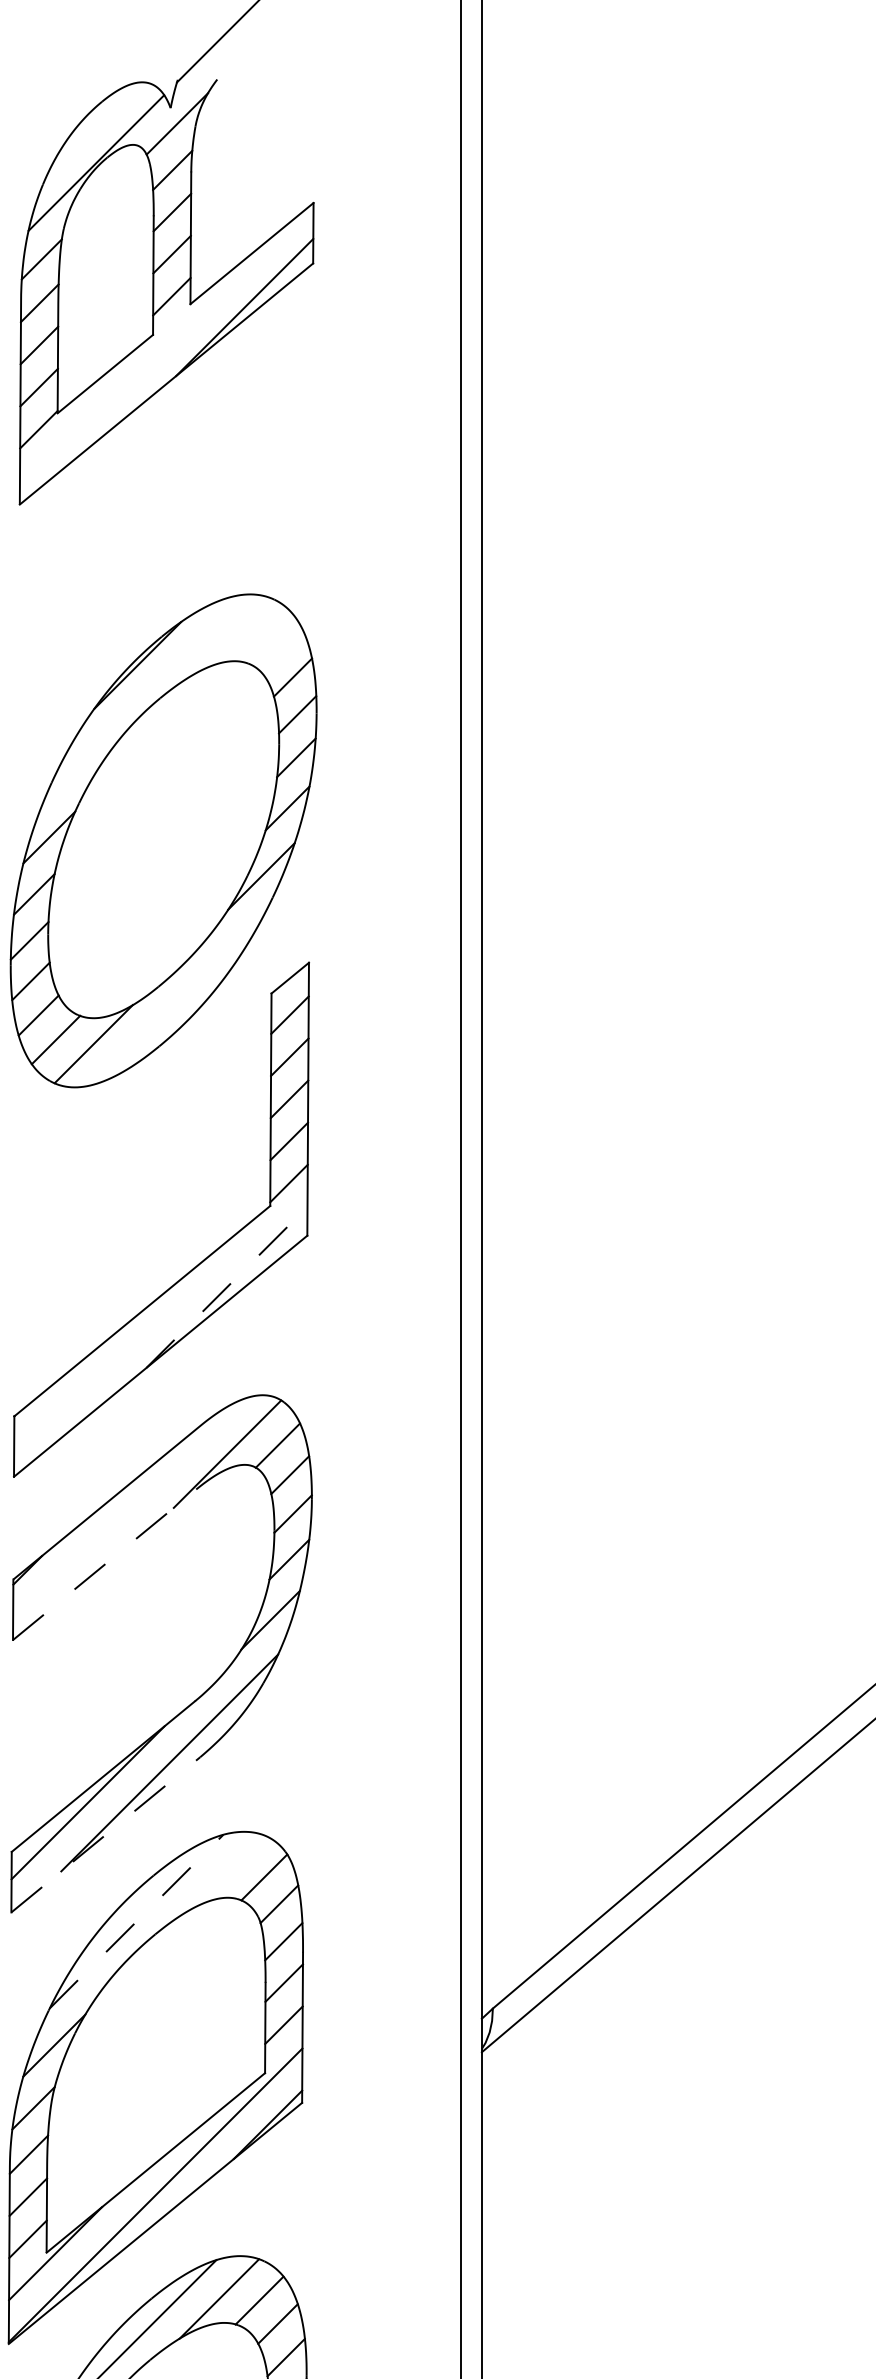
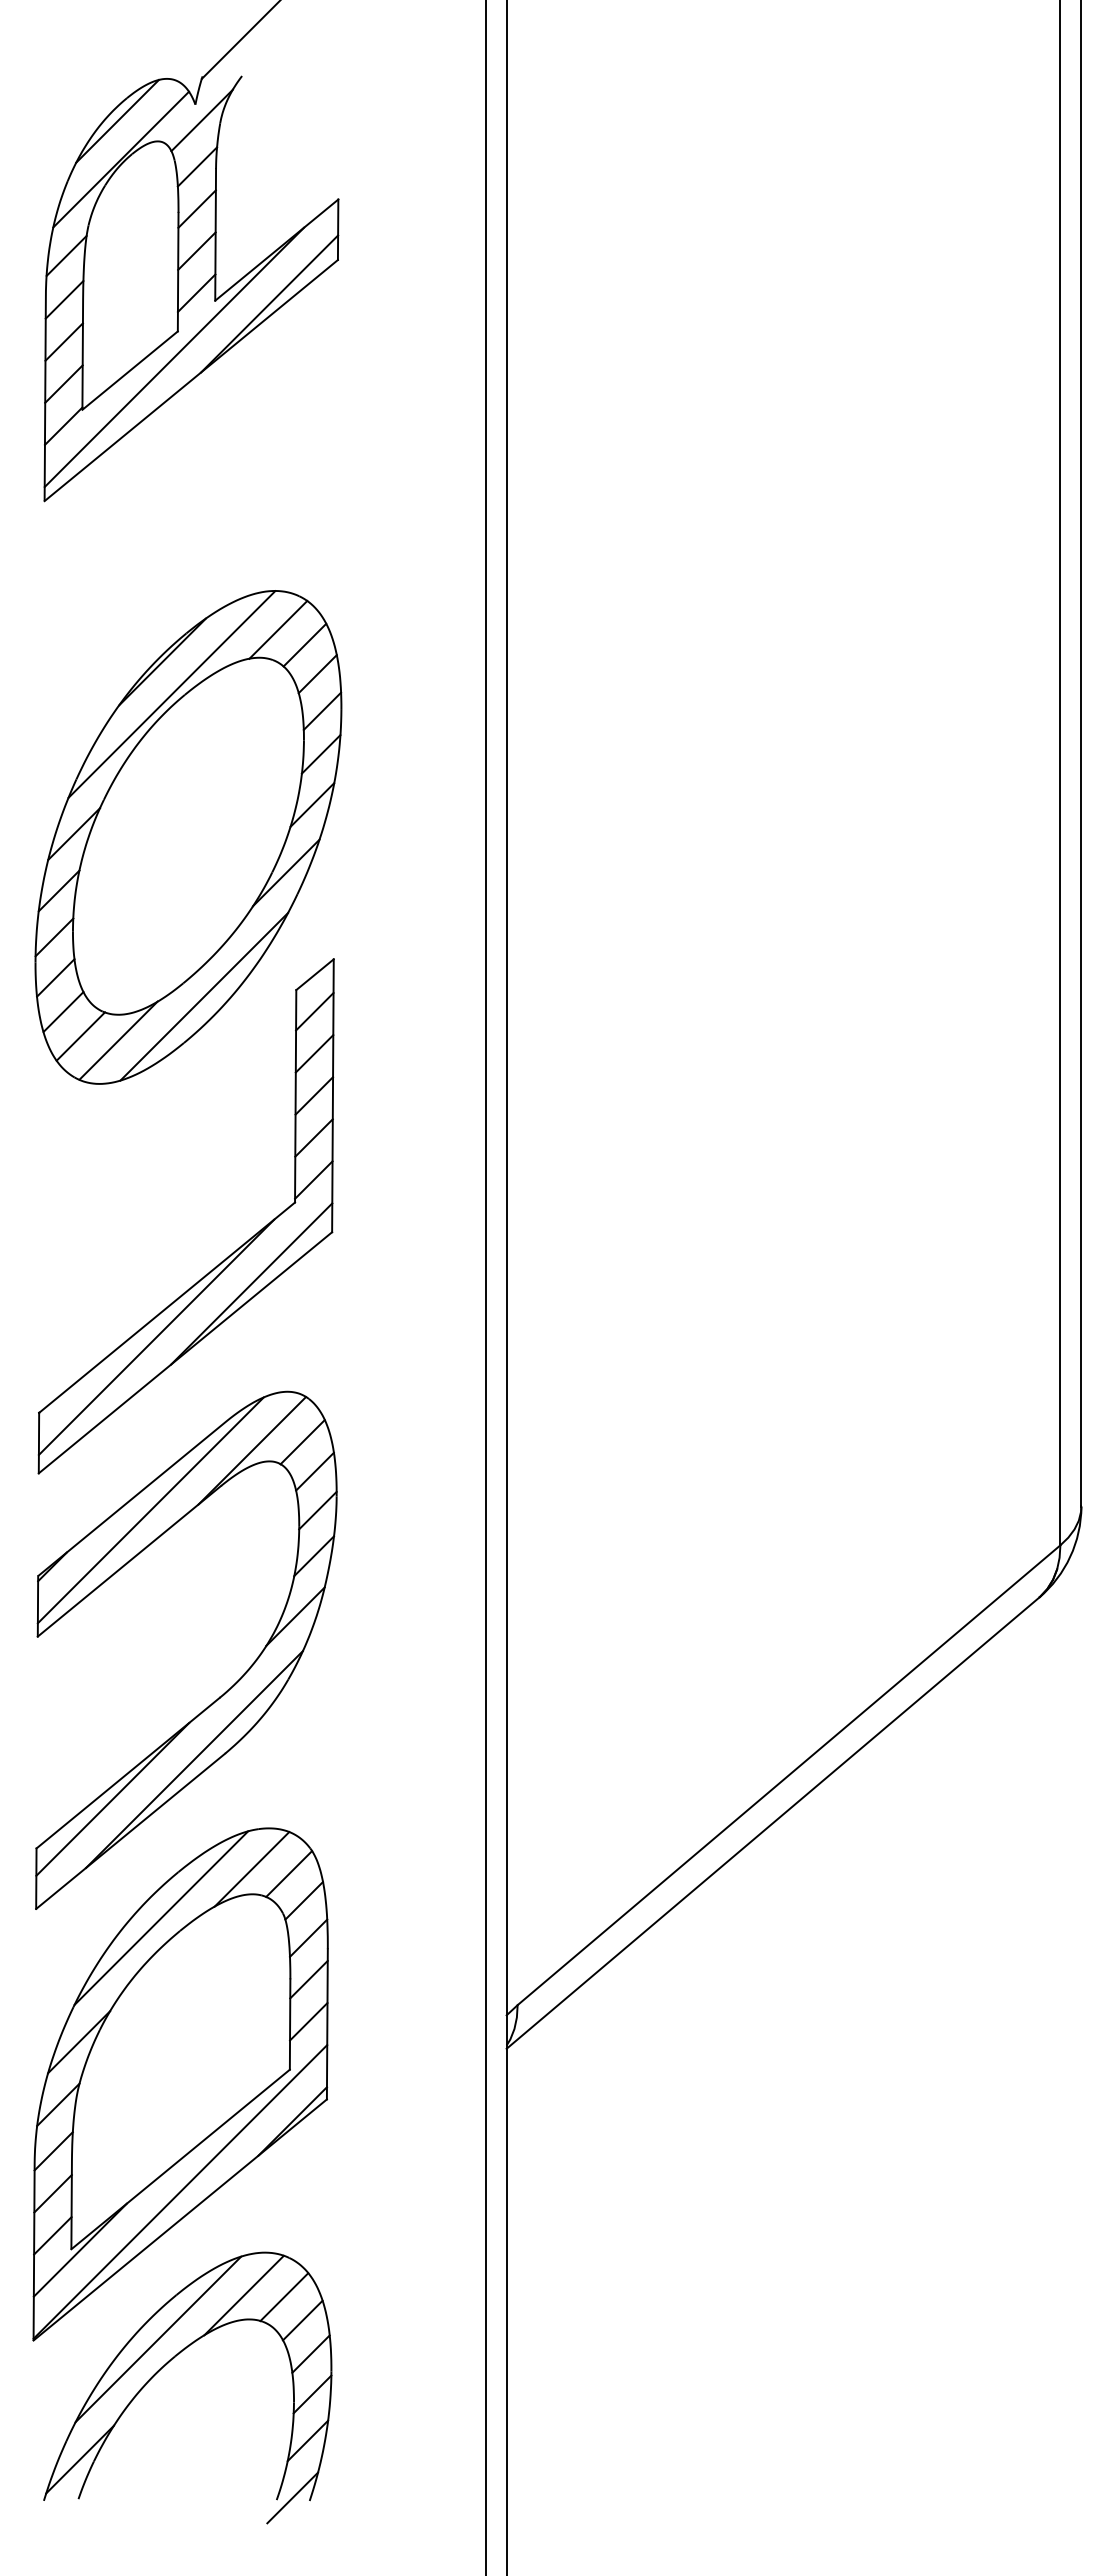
line: (92, 123) -> (117, 120), added
line: (149, 360) -> (174, 357), added
line: (253, 632) -> (278, 629), added
line: (279, 647) -> (304, 644), added
line: (146, 697) -> (171, 694), added
line: (179, 999) -> (204, 996), added
line: (226, 1286) -> (251, 1283), dashed -> solid
line: (131, 1339) -> (156, 1336), added
line: (125, 1513) -> (150, 1510), added
line: (104, 1564) -> (129, 1561), dashed -> solid
line: (106, 1834) -> (131, 1831), dashed -> solid
line: (226, 1872) -> (251, 1869), added
line: (136, 1921) -> (161, 1918), dashed -> solid

